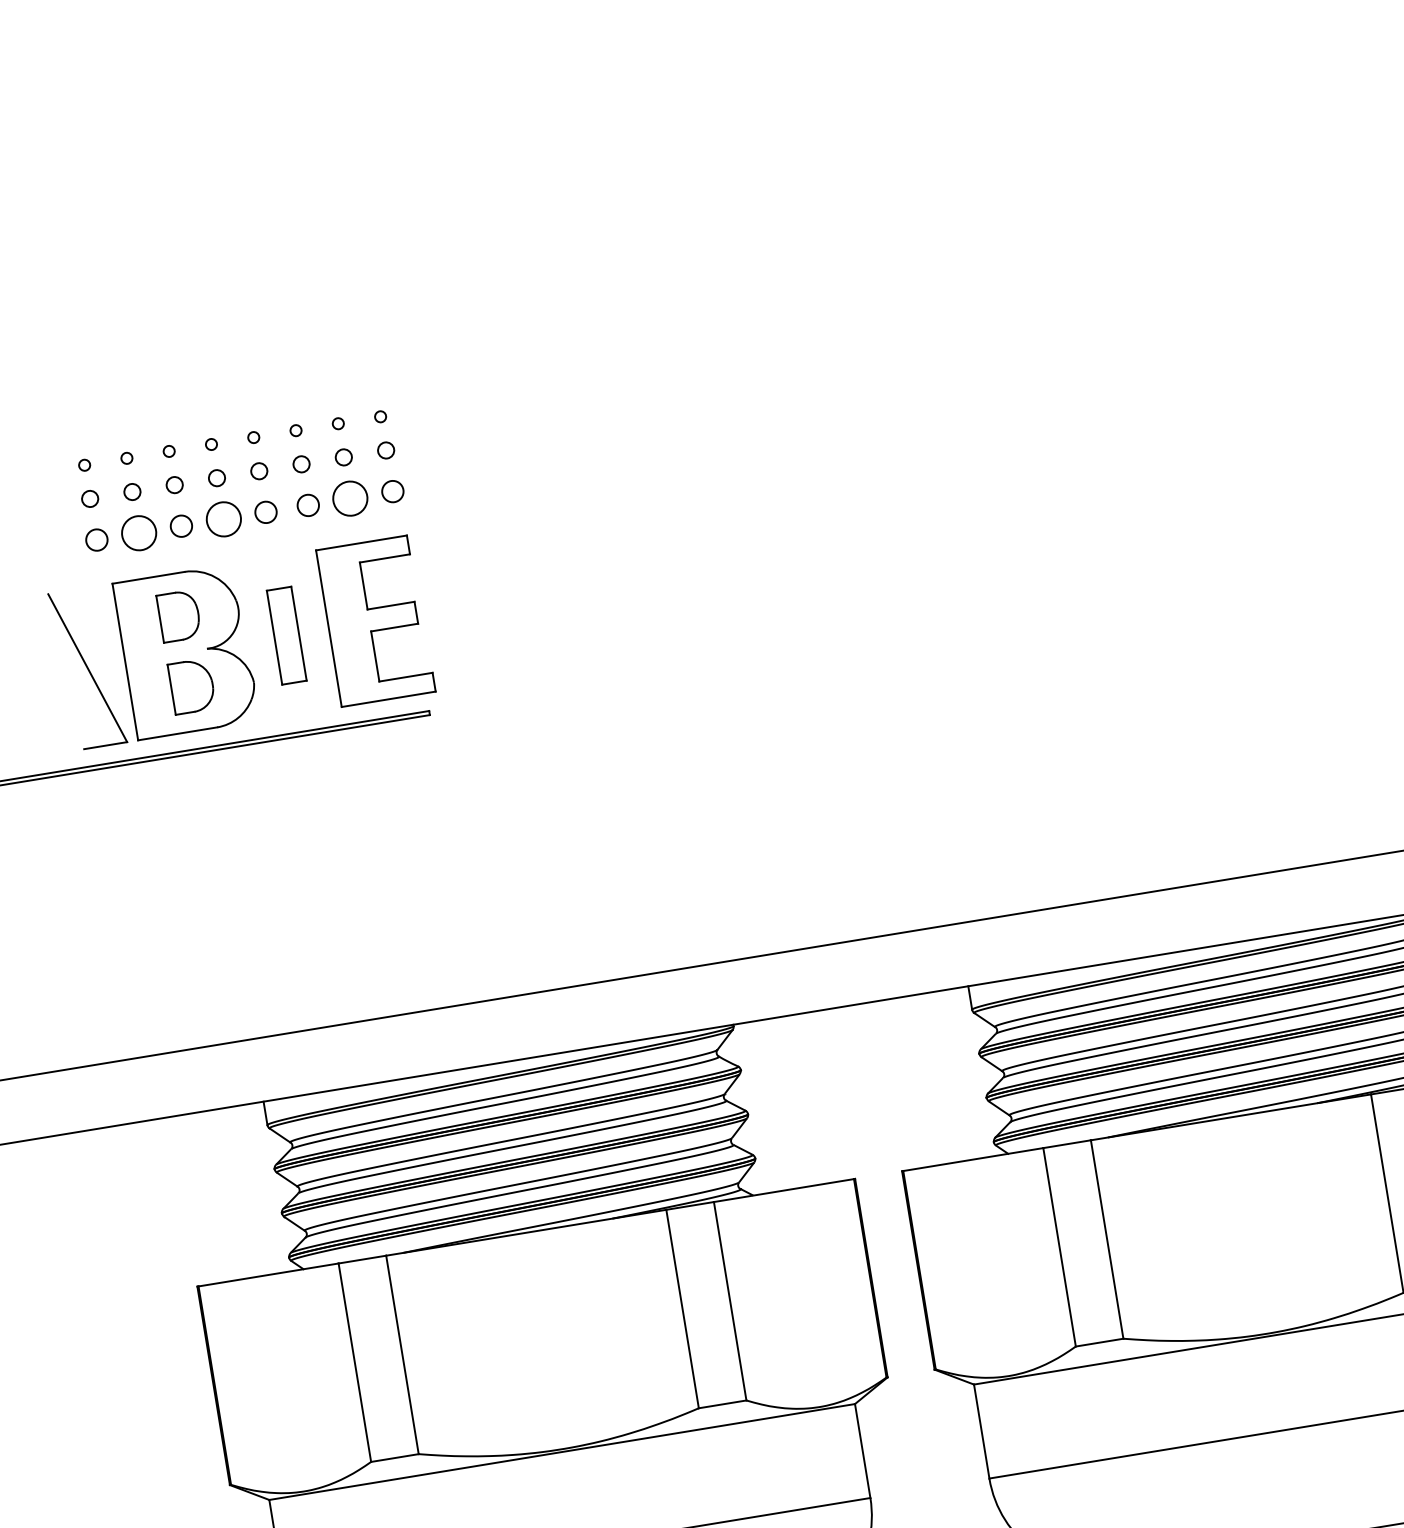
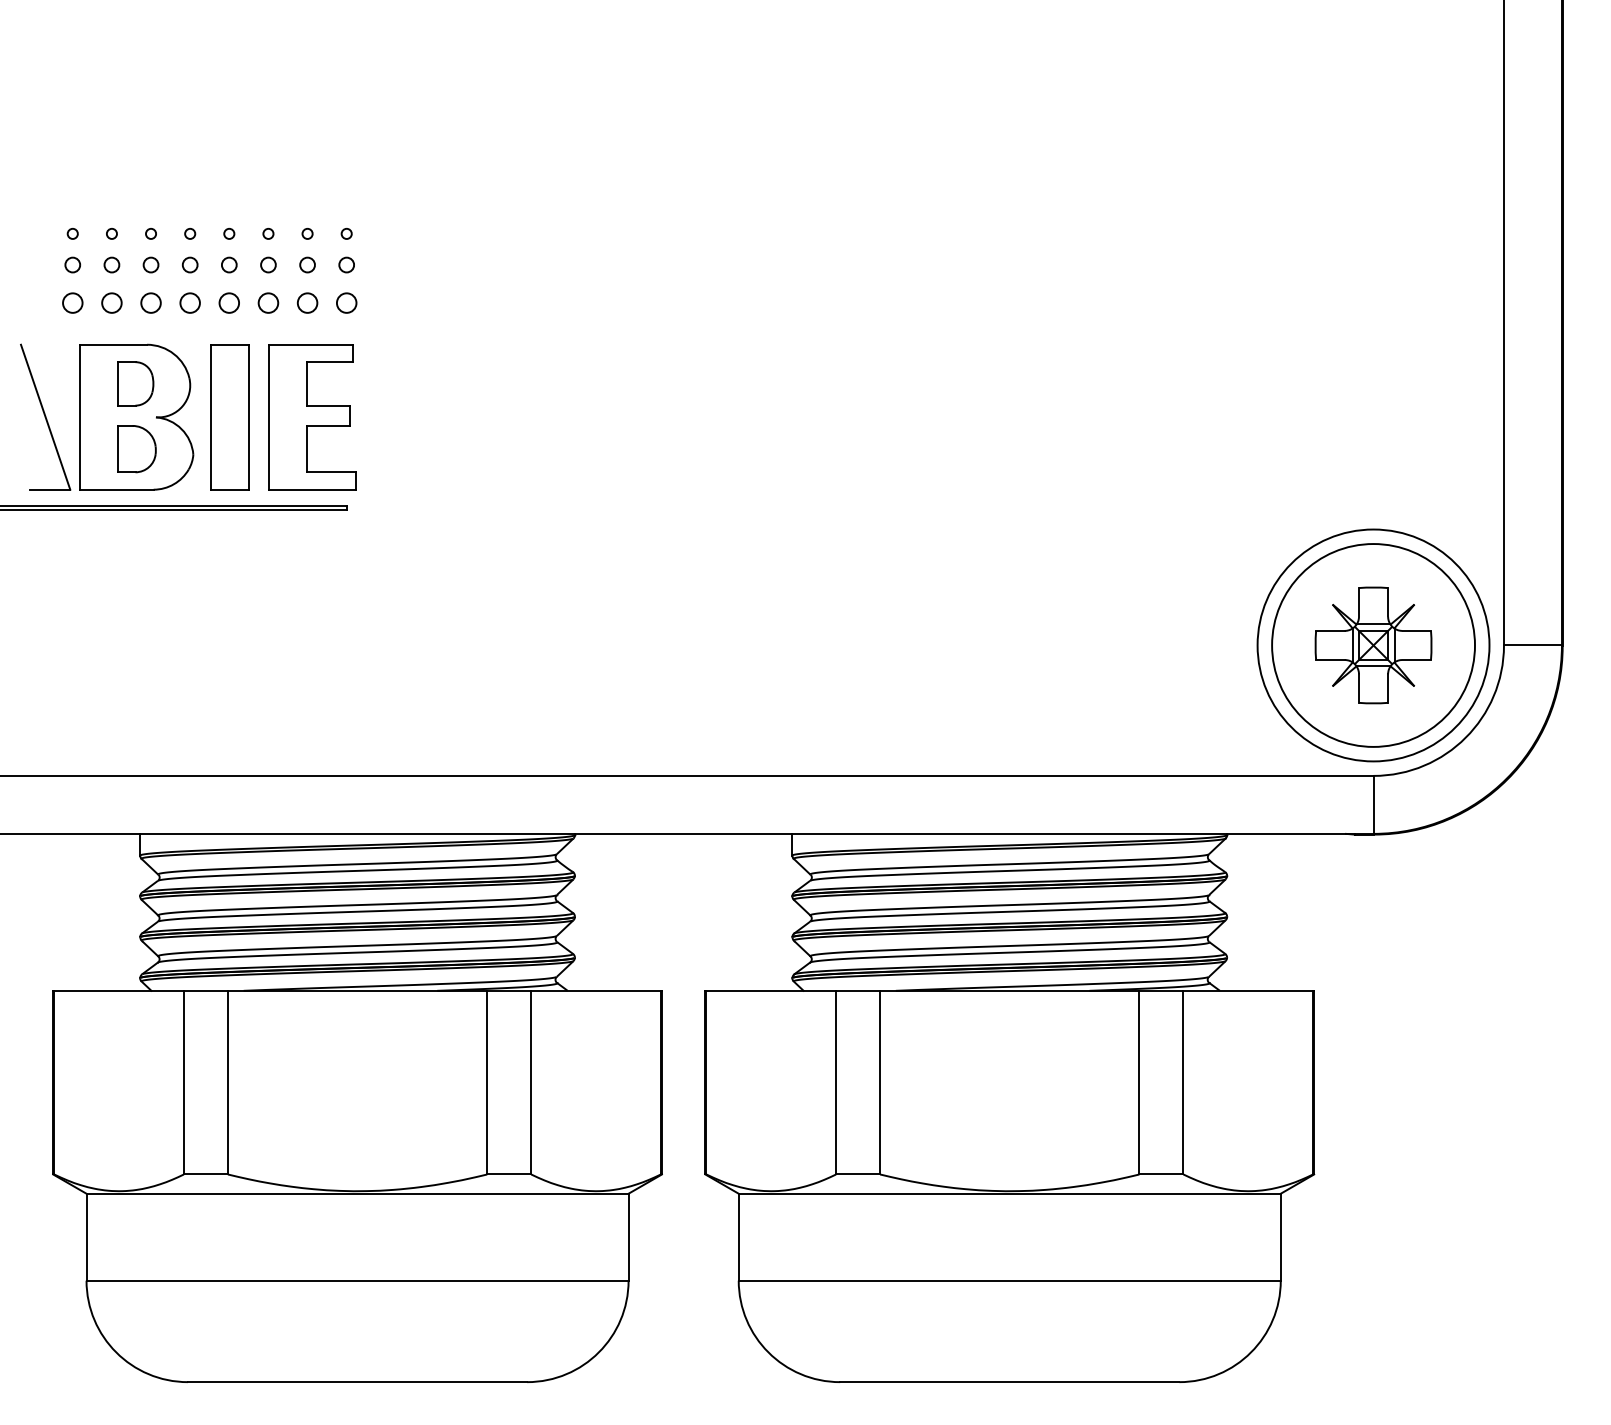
circle: (350, 497) -> (307, 302), size x0.62
circle: (222, 518) -> (189, 302), size x0.62
circle: (138, 532) -> (111, 302), size x0.62
part: (286, 635) -> (229, 417), size x1.67

